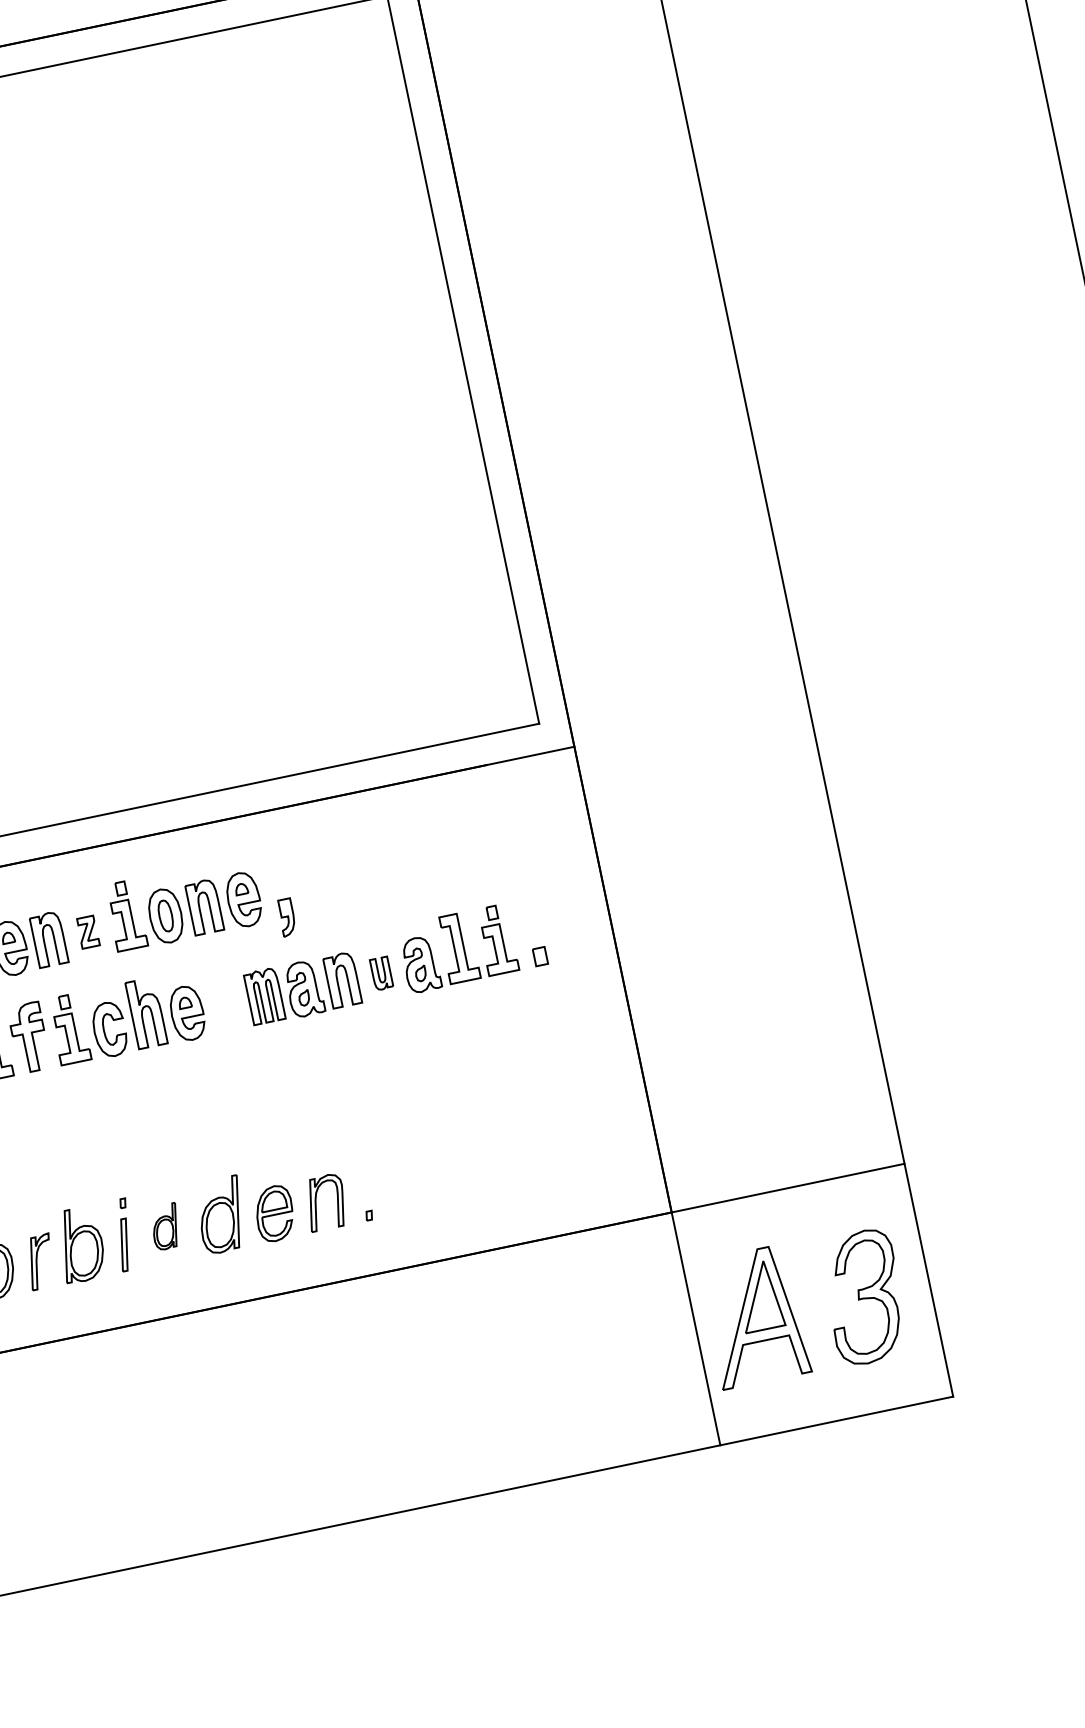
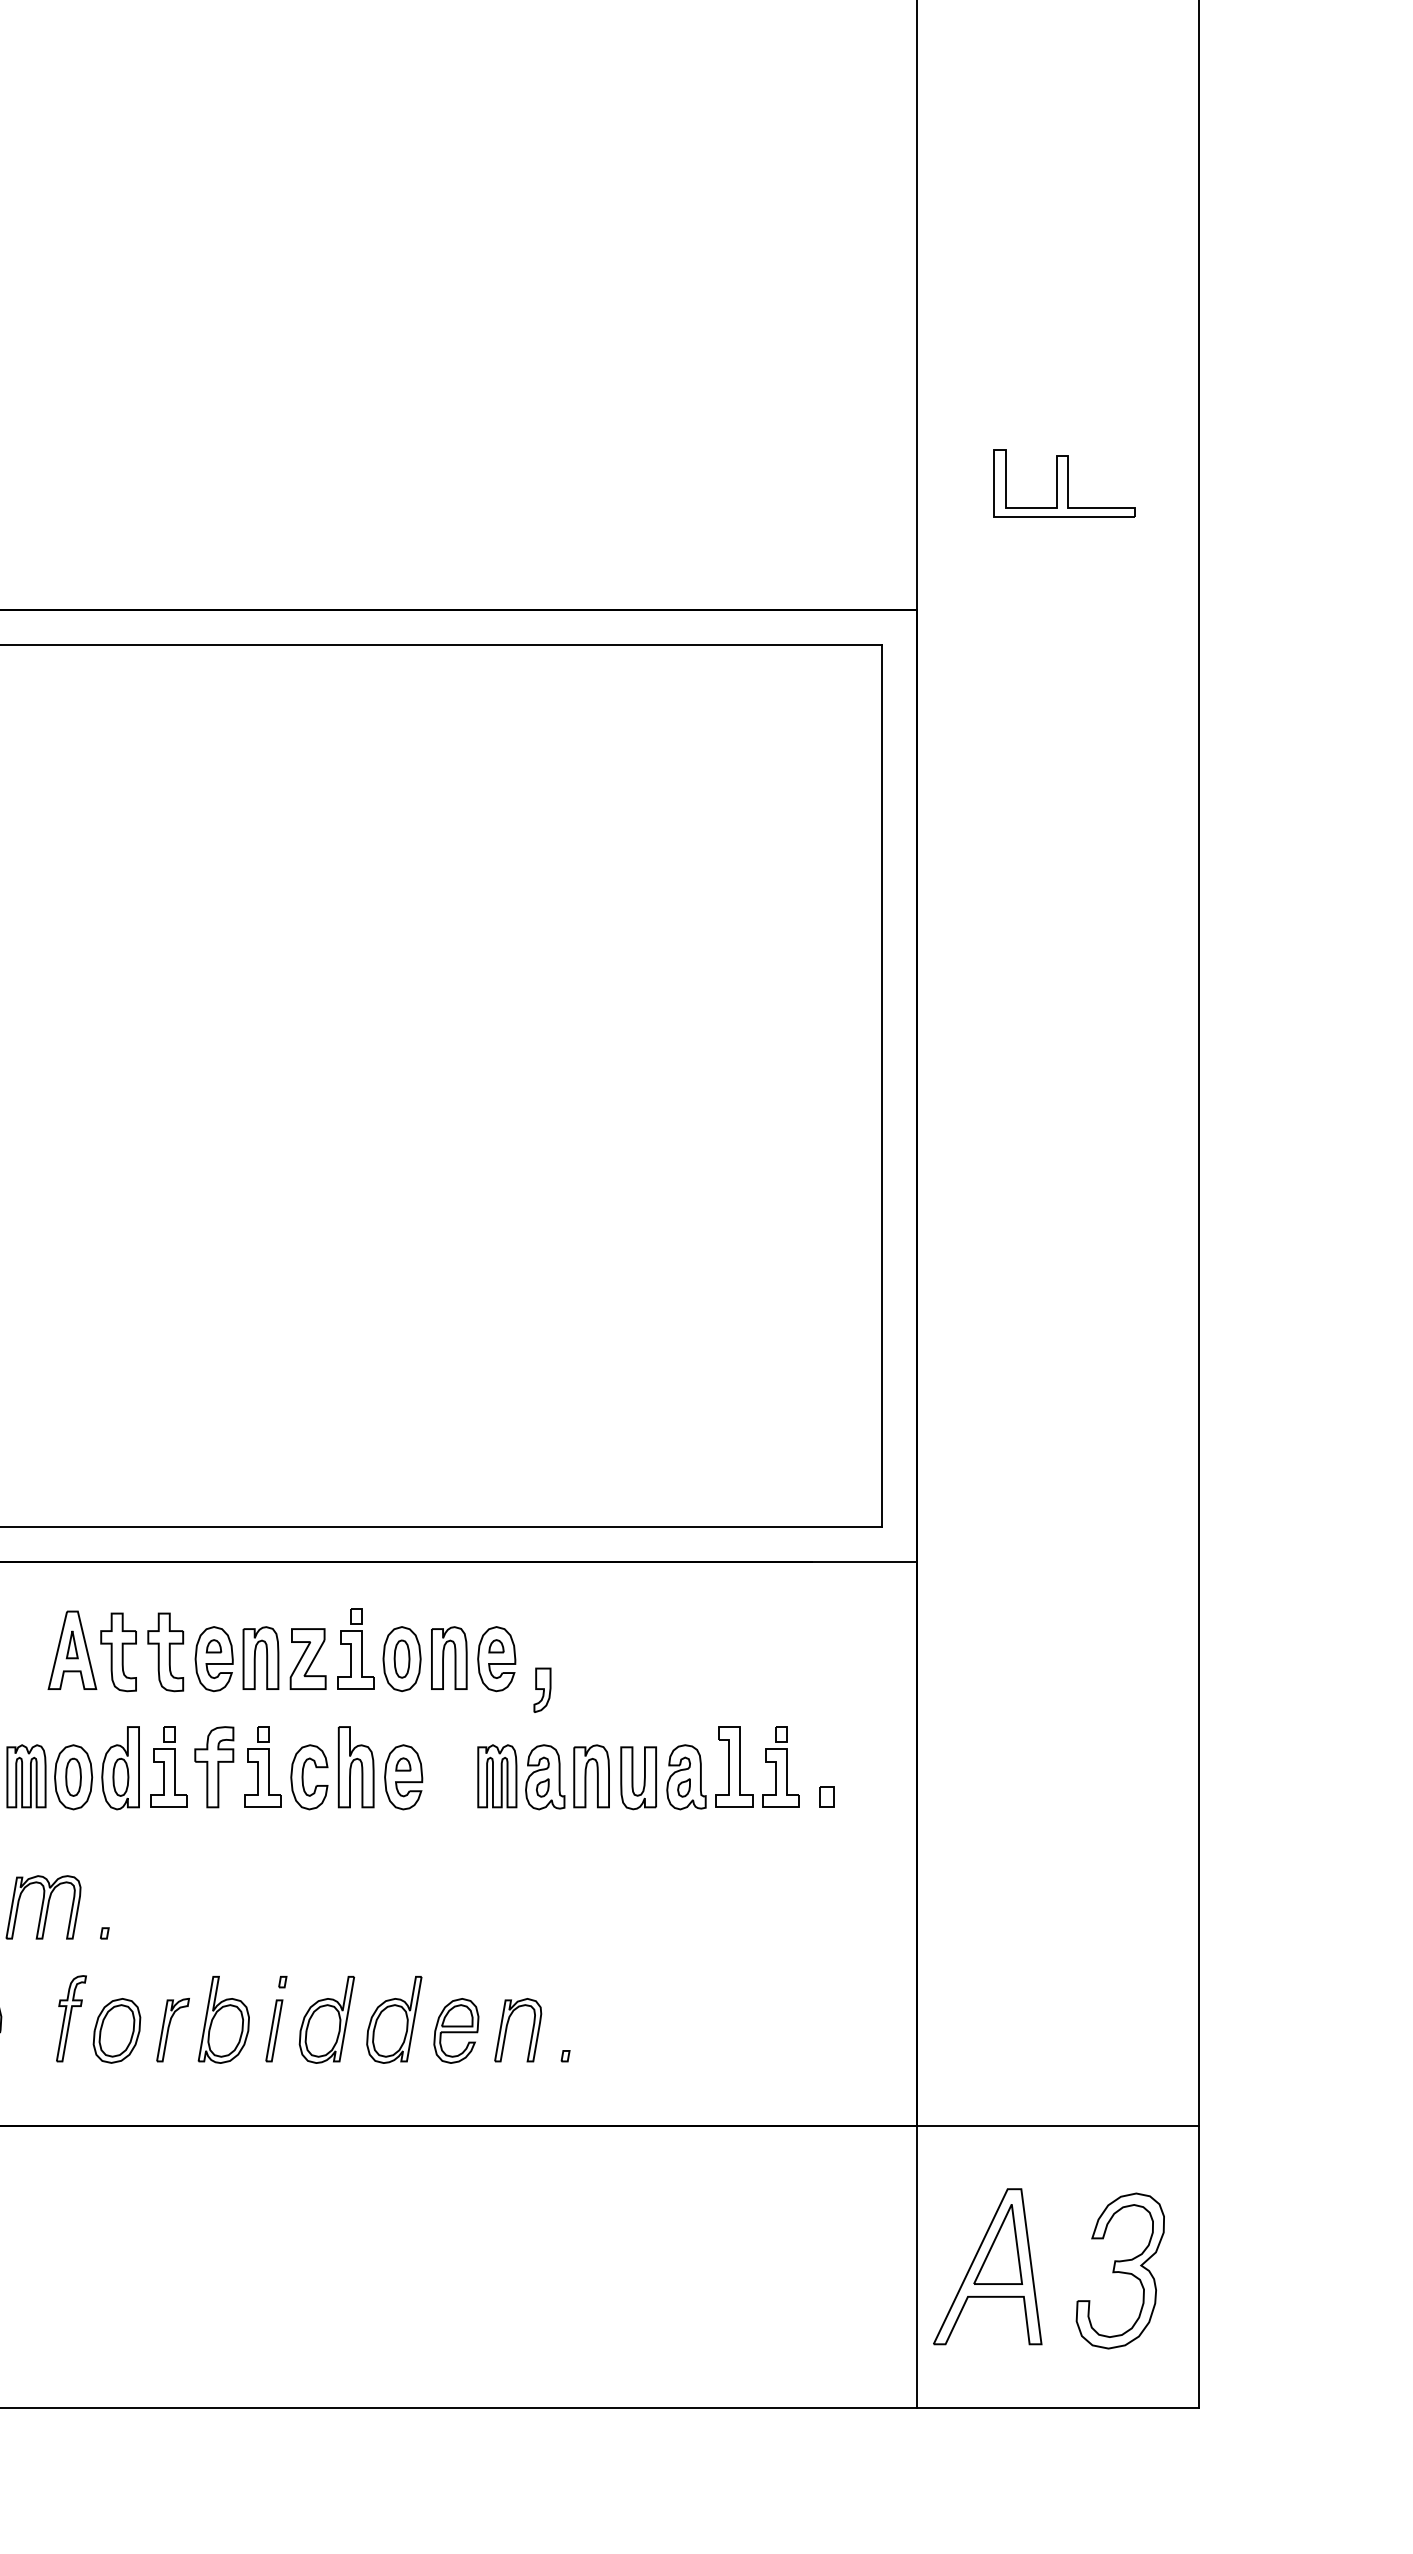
part: (87, 931) -> (307, 1658), size x1.67
part: (381, 973) -> (638, 1778), size x1.67
part: (165, 1226) -> (326, 2019), size x1.67

